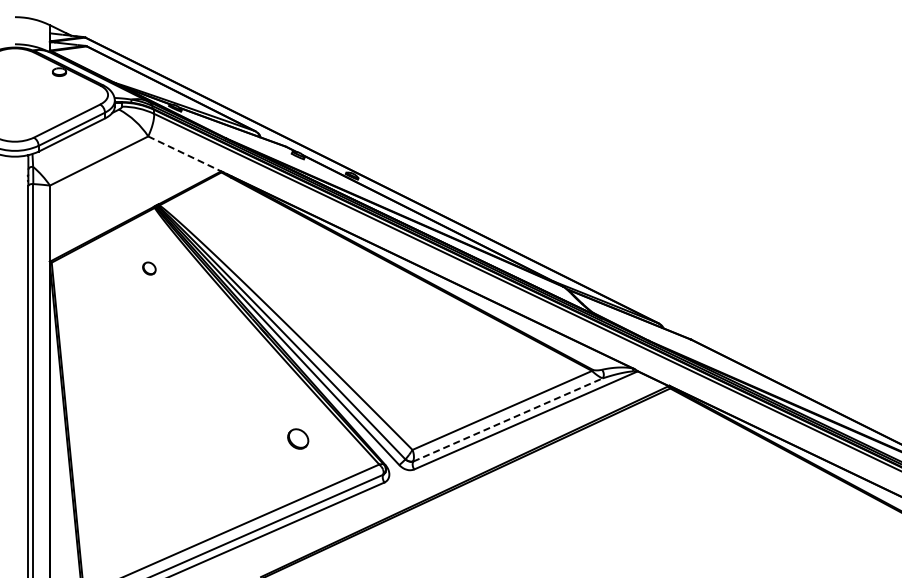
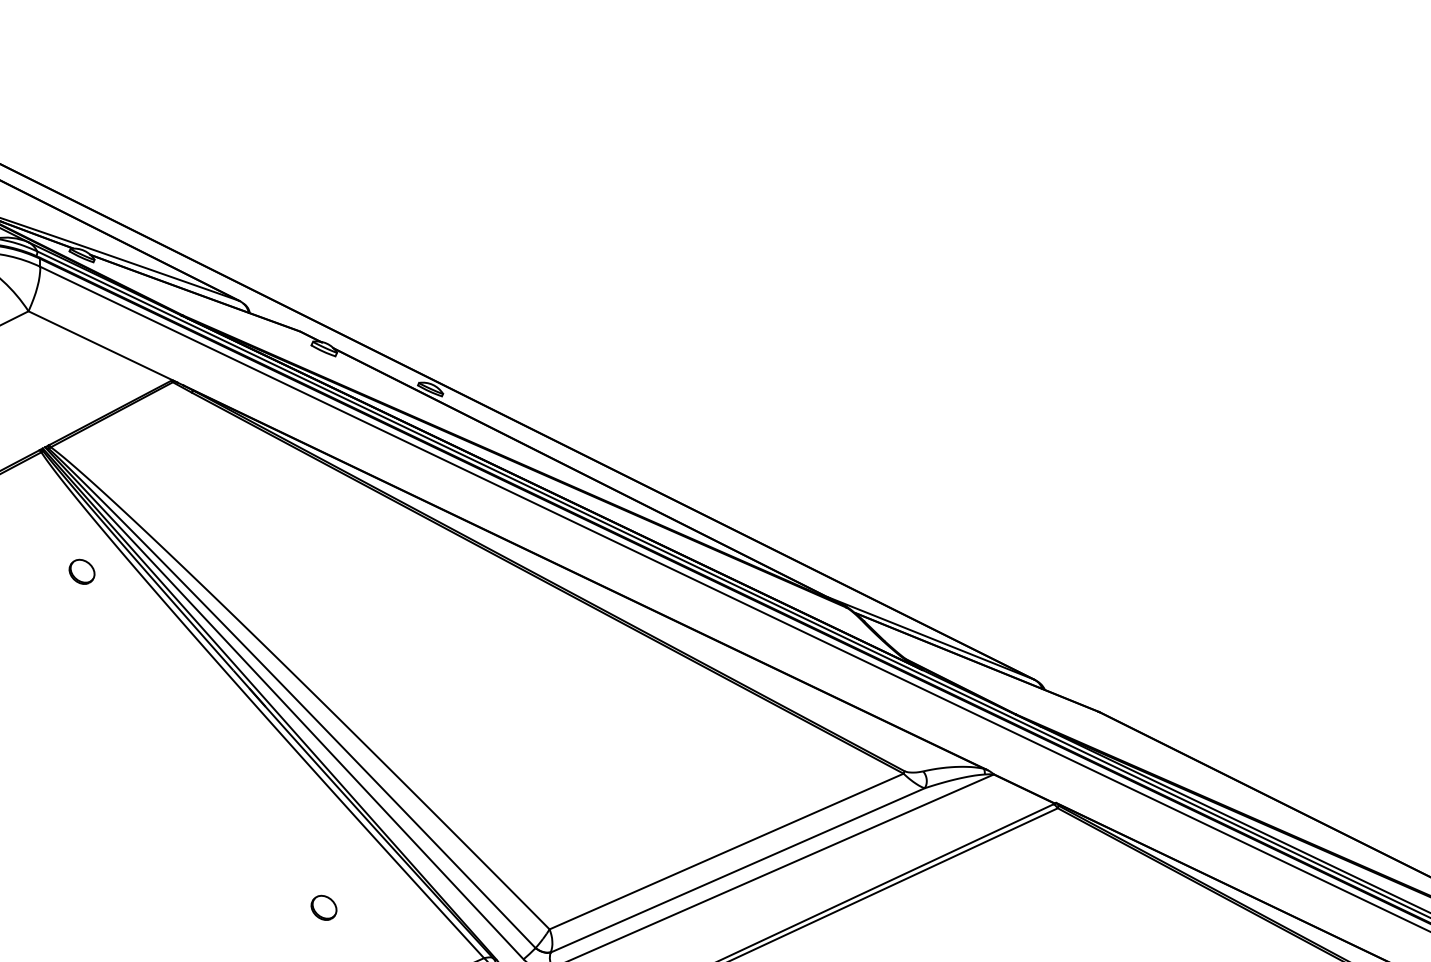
line: (186, 154) -> (103, 346), dashed -> solid
part: (149, 268) -> (82, 571), moved
line: (507, 420) -> (736, 871), dashed -> solid
part: (297, 438) -> (322, 906), size x0.62

